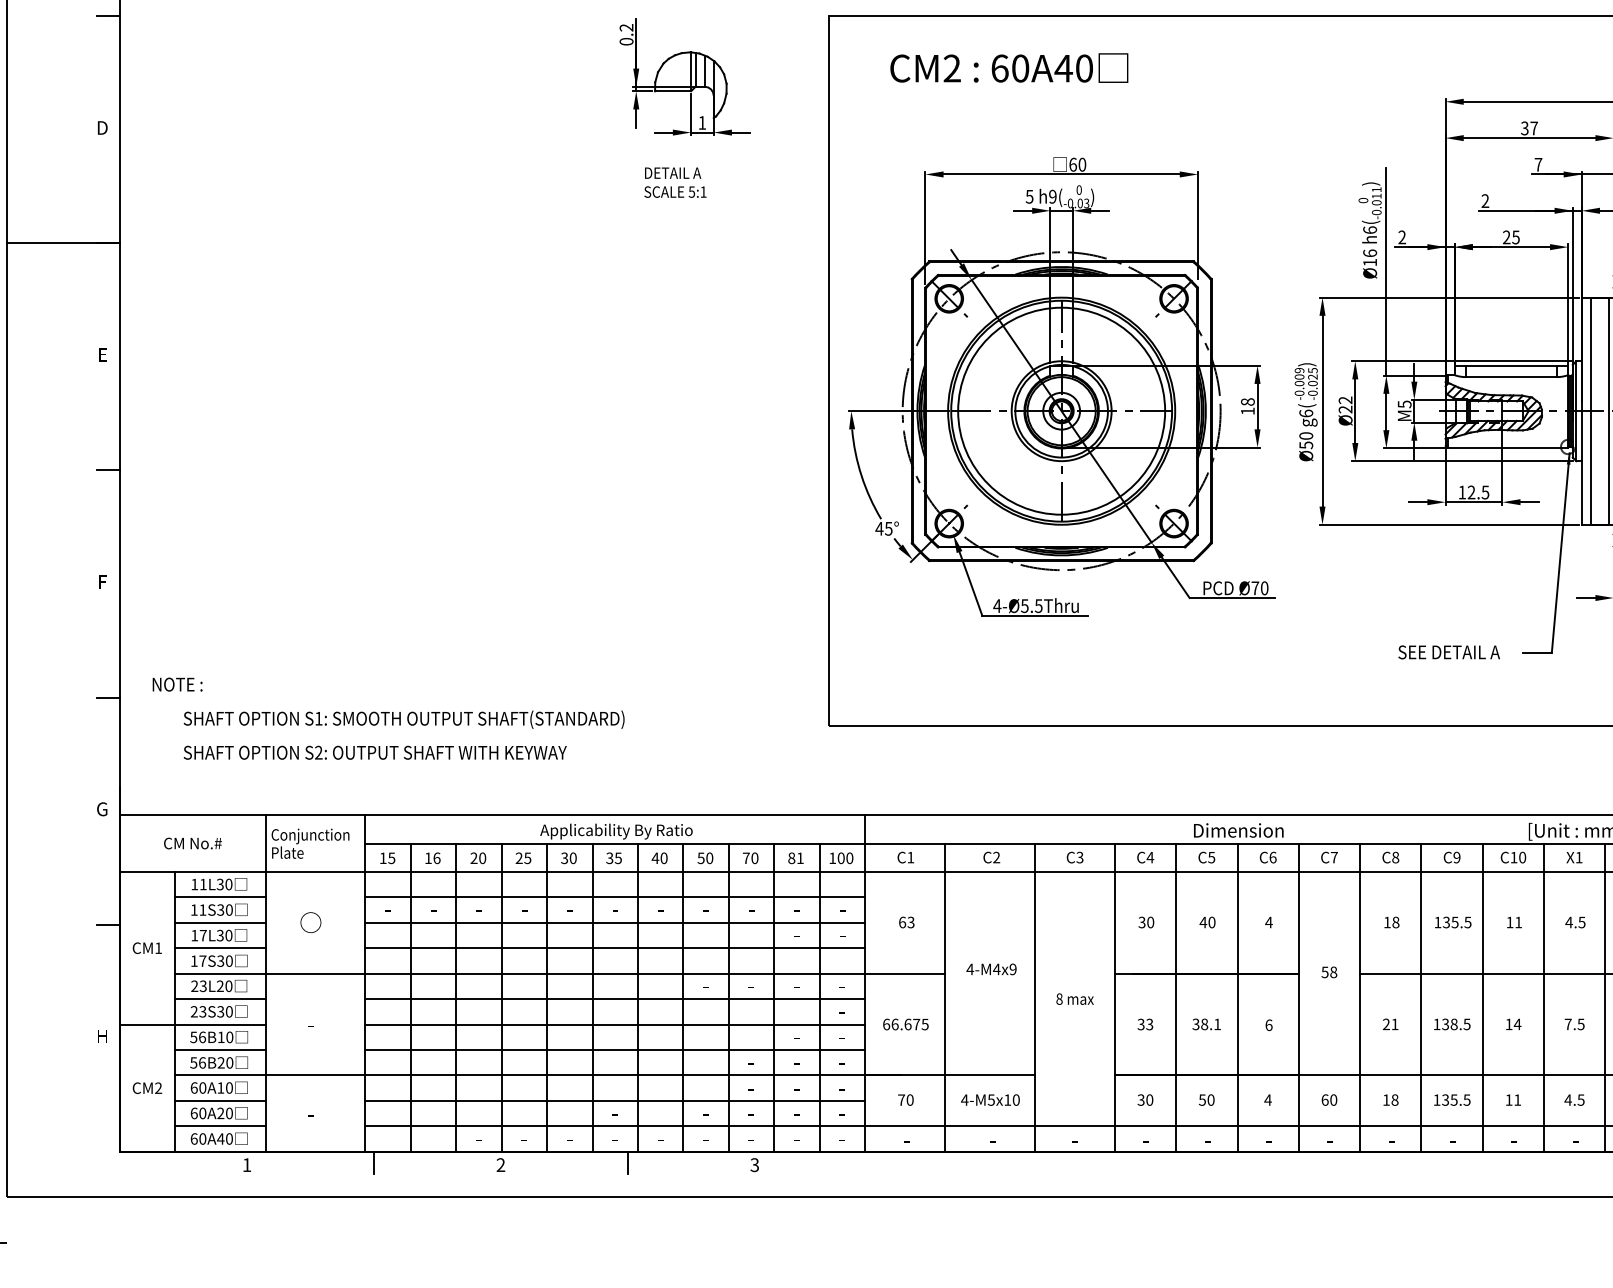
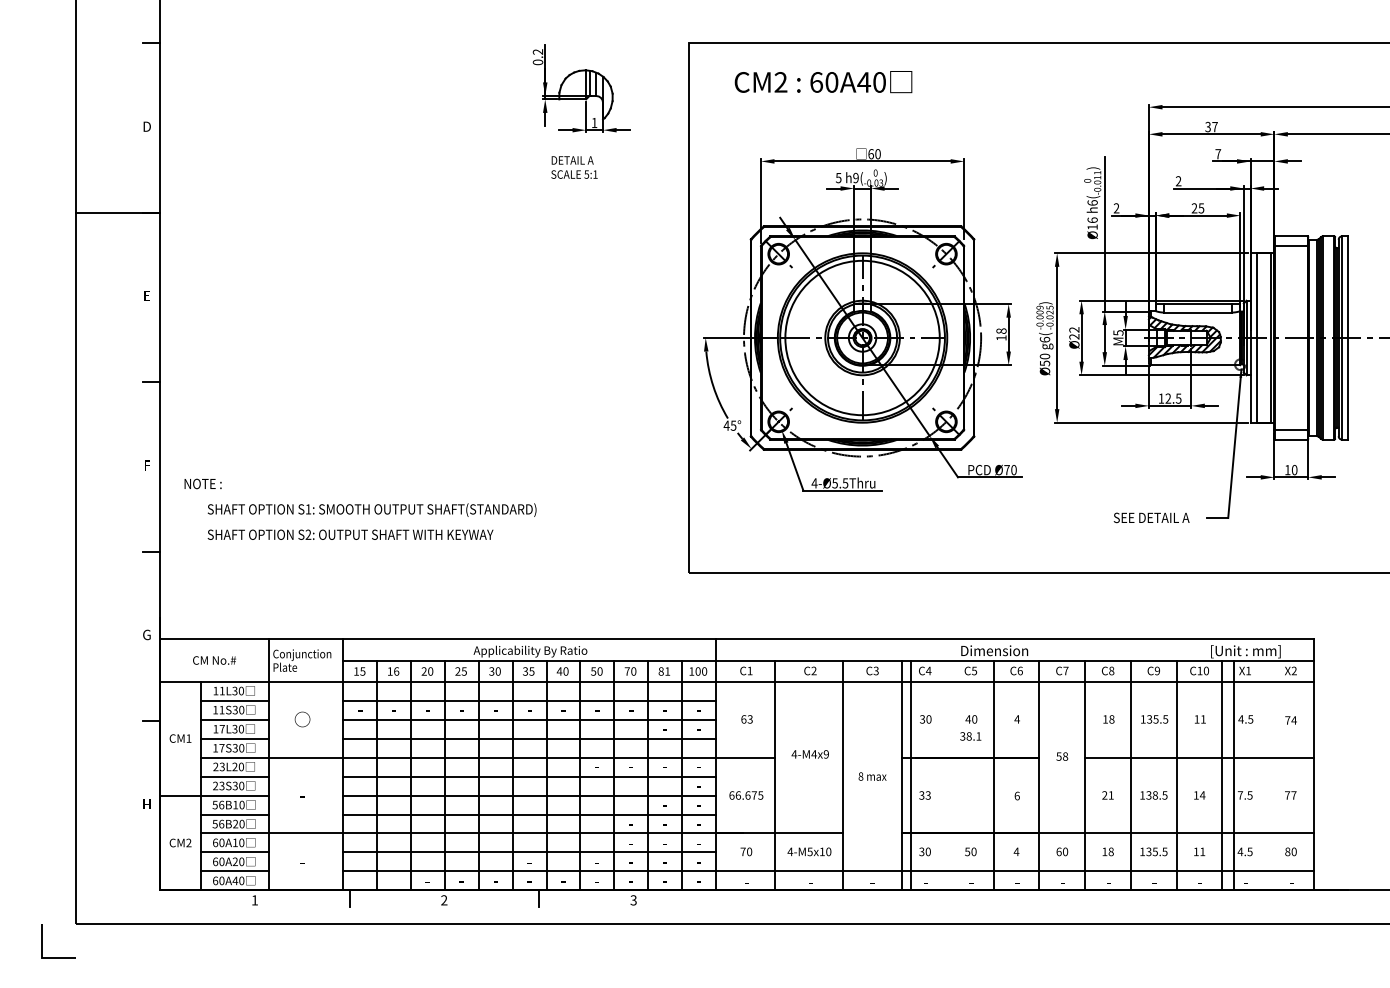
text: (388, 717) -> (360, 508), moved
line: (1176, 997) -> (911, 775), moved
line: (1605, 997) -> (1234, 775), moved
text: (1206, 1024) -> (970, 736), moved

